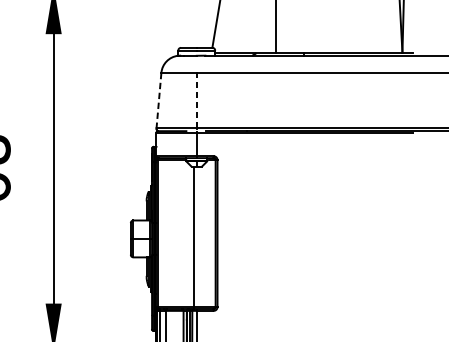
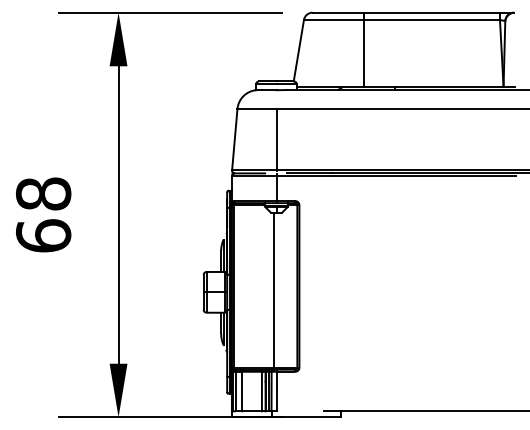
line: (158, 100) -> (234, 139), dashed -> solid
line: (196, 100) -> (276, 139), dashed -> solid

